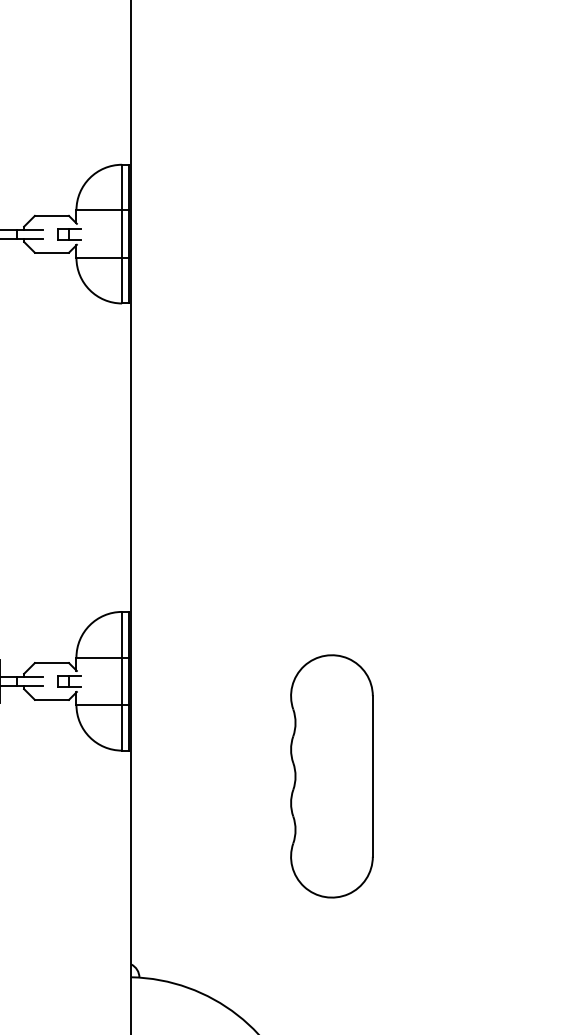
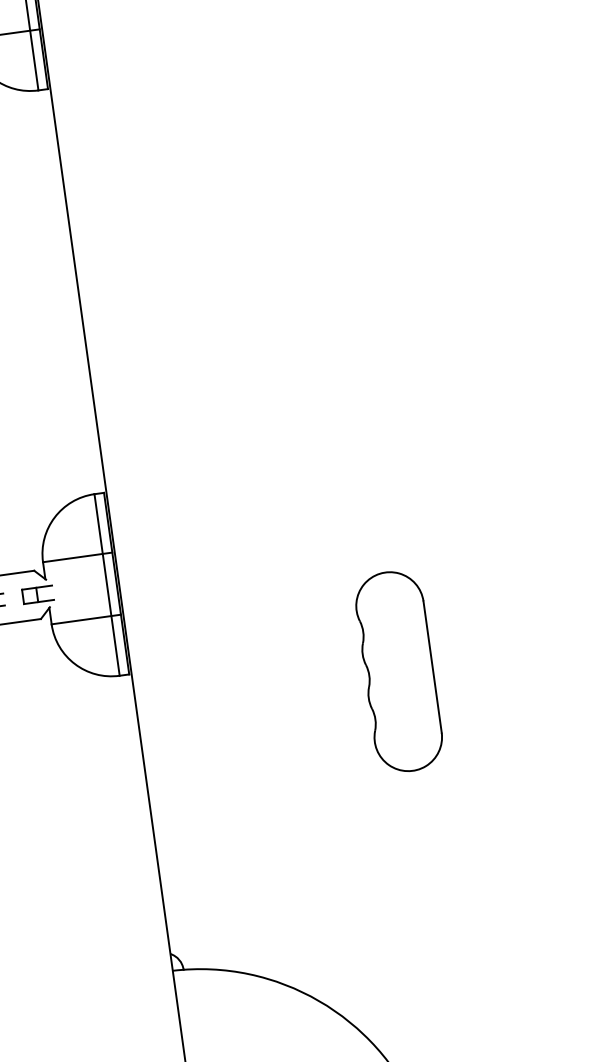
part: (331, 776) -> (398, 671), size x0.62

